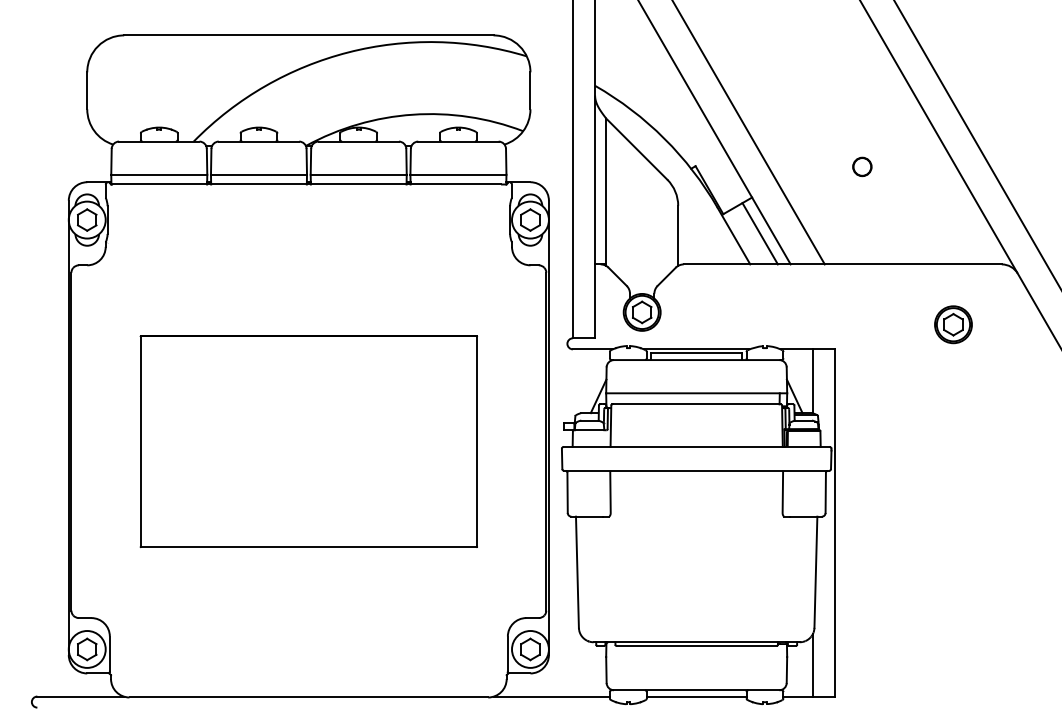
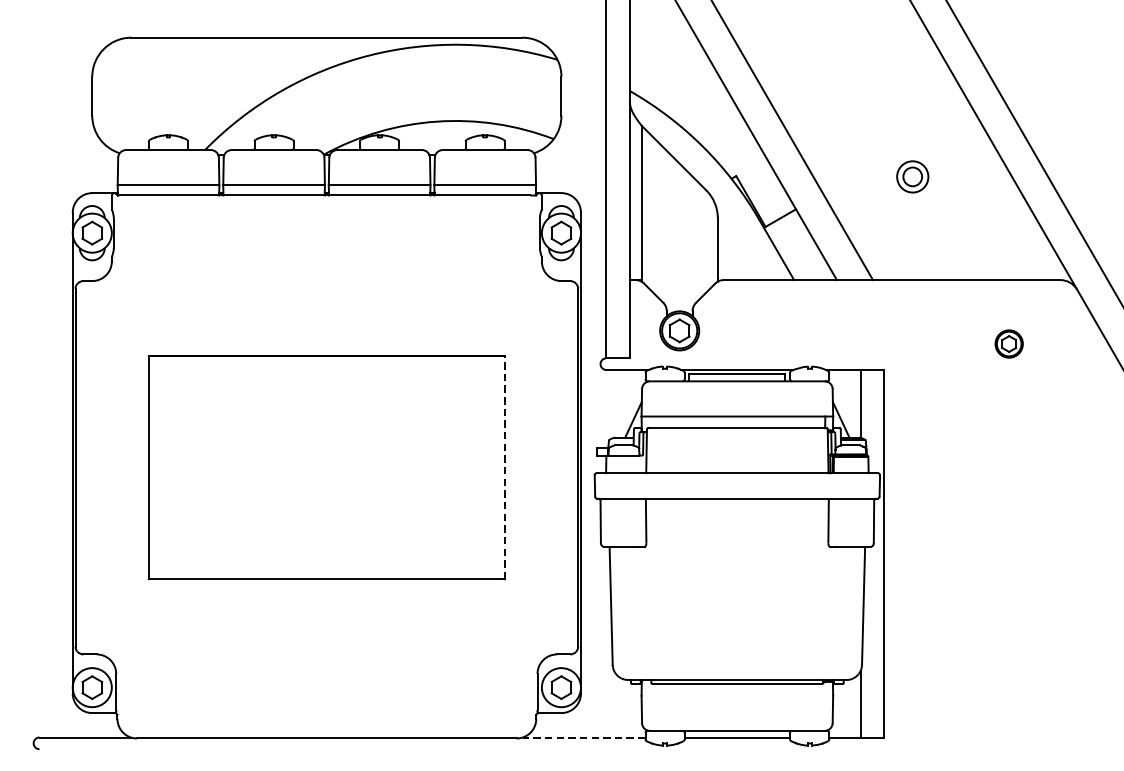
circle: (862, 166) -> (912, 176), size x1.6
line: (759, 233) -> (803, 247), removed
part: (953, 324) -> (1009, 343), size x0.7
line: (476, 441) -> (504, 467), solid -> dashed
line: (551, 696) -> (583, 737), solid -> dashed

